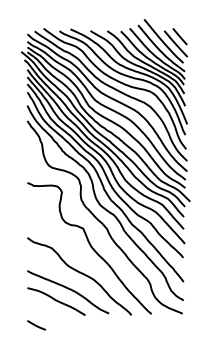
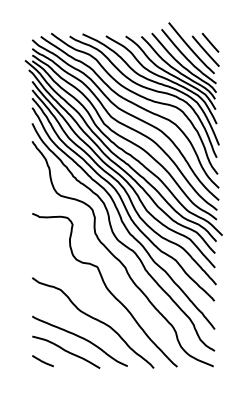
line: (36, 325) -> (42, 361), moved

